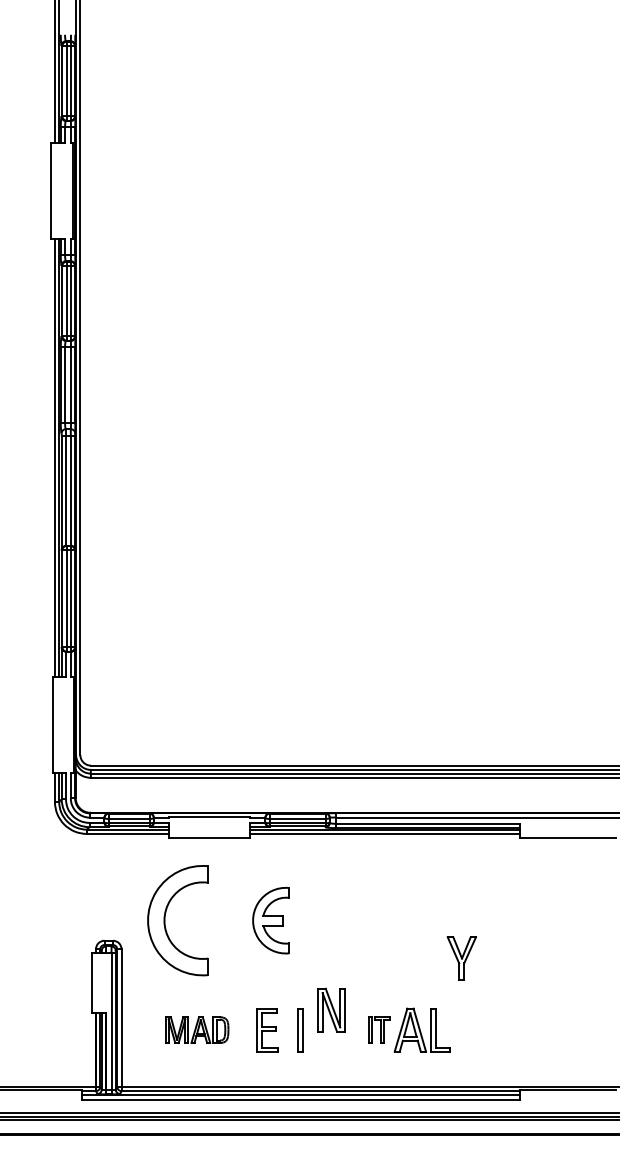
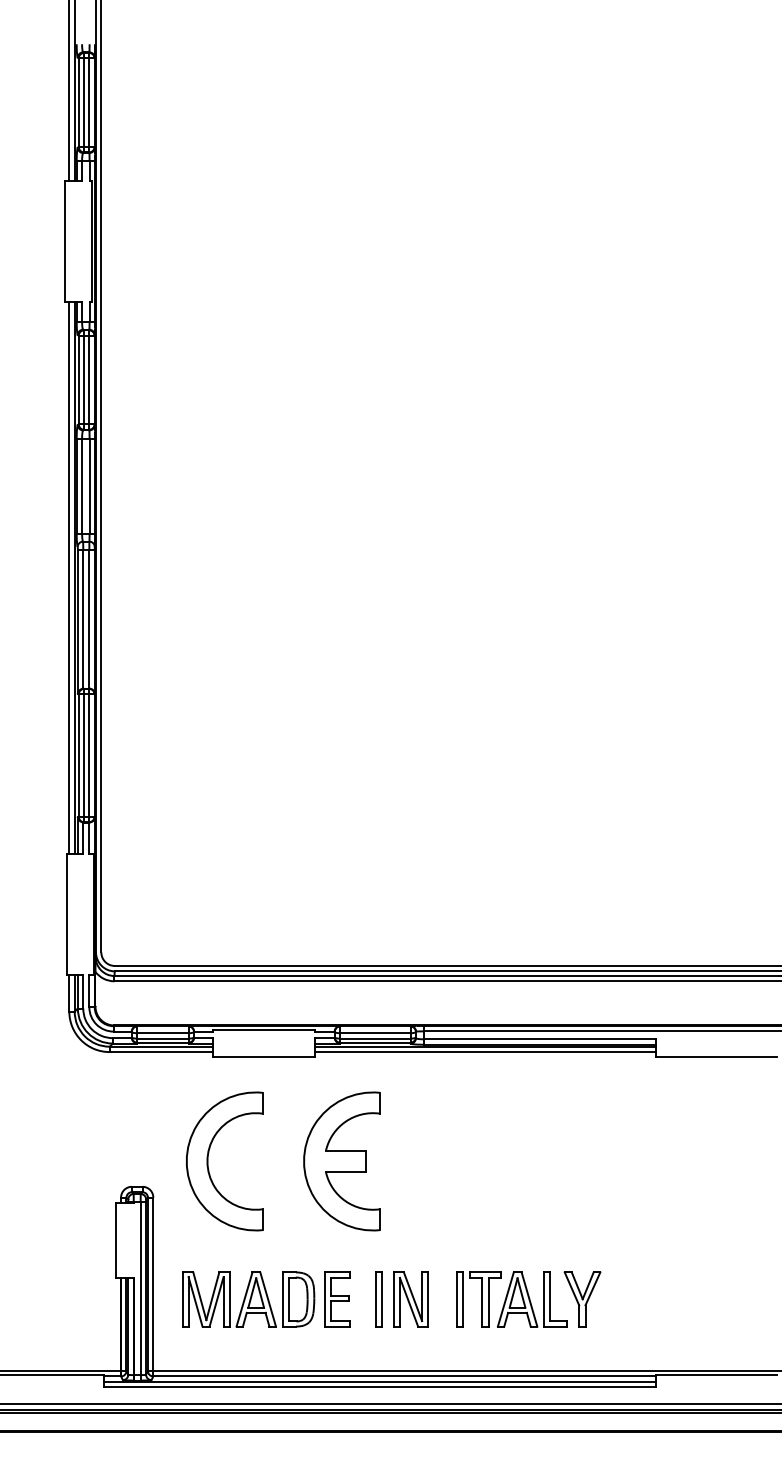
part: (270, 920) -> (341, 1161), size x1.67
part: (461, 958) -> (582, 1299), moved
part: (331, 1010) -> (410, 1299), moved
part: (197, 1030) -> (248, 1299), size x1.67
part: (379, 1030) -> (478, 1299), size x1.67

